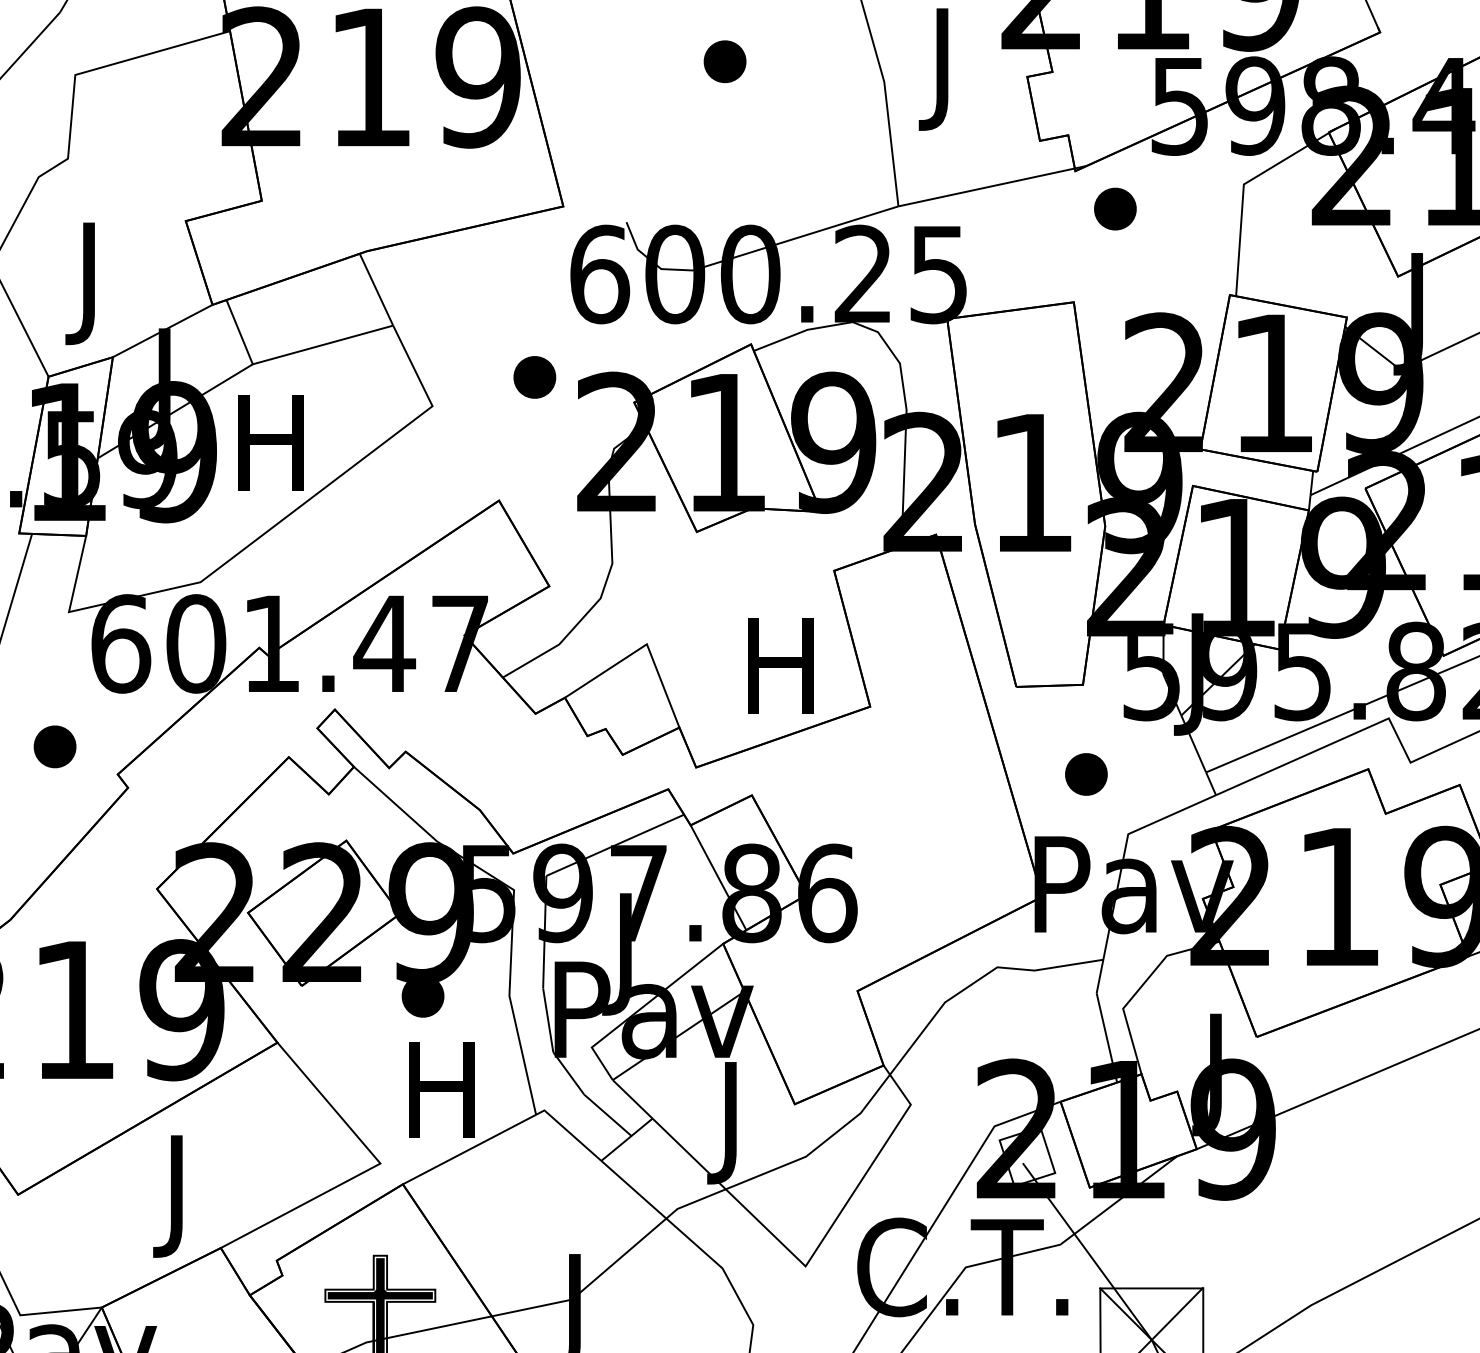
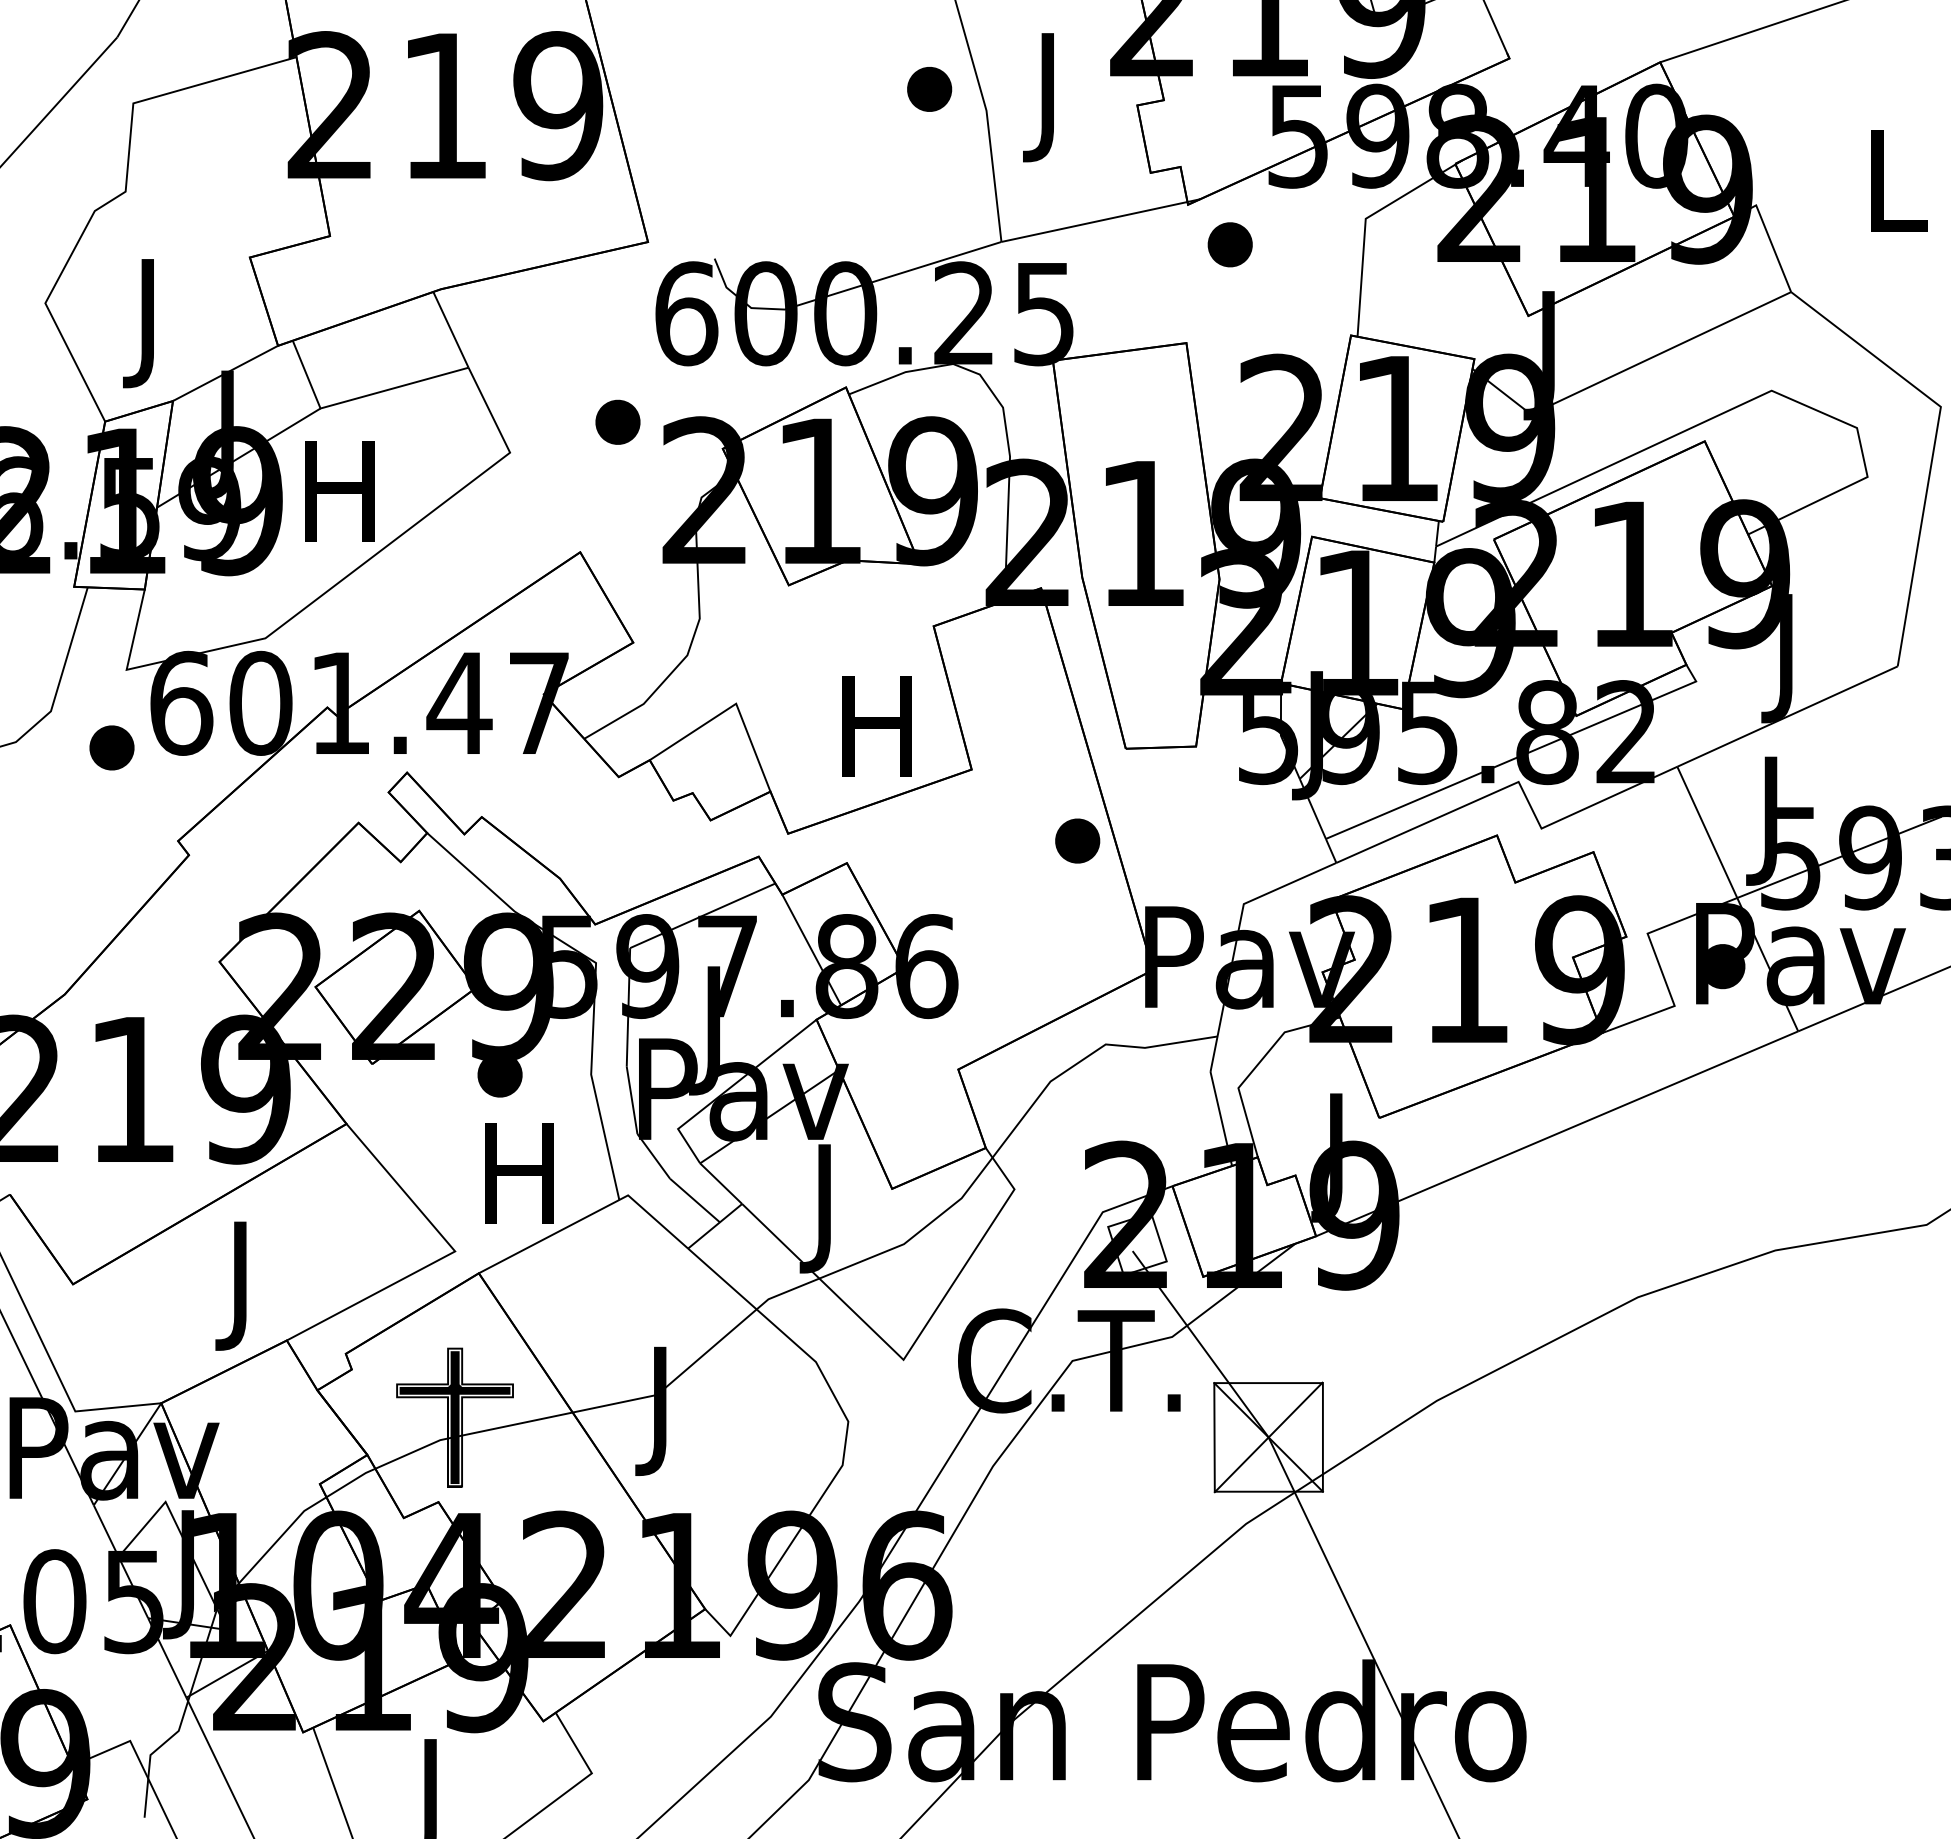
part: (724, 61) -> (929, 89), moved
part: (54, 746) -> (111, 747), moved
part: (1086, 773) -> (1077, 840), moved

